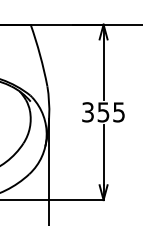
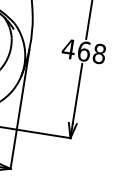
text: (103, 112) -> (84, 51), 355 -> 468

